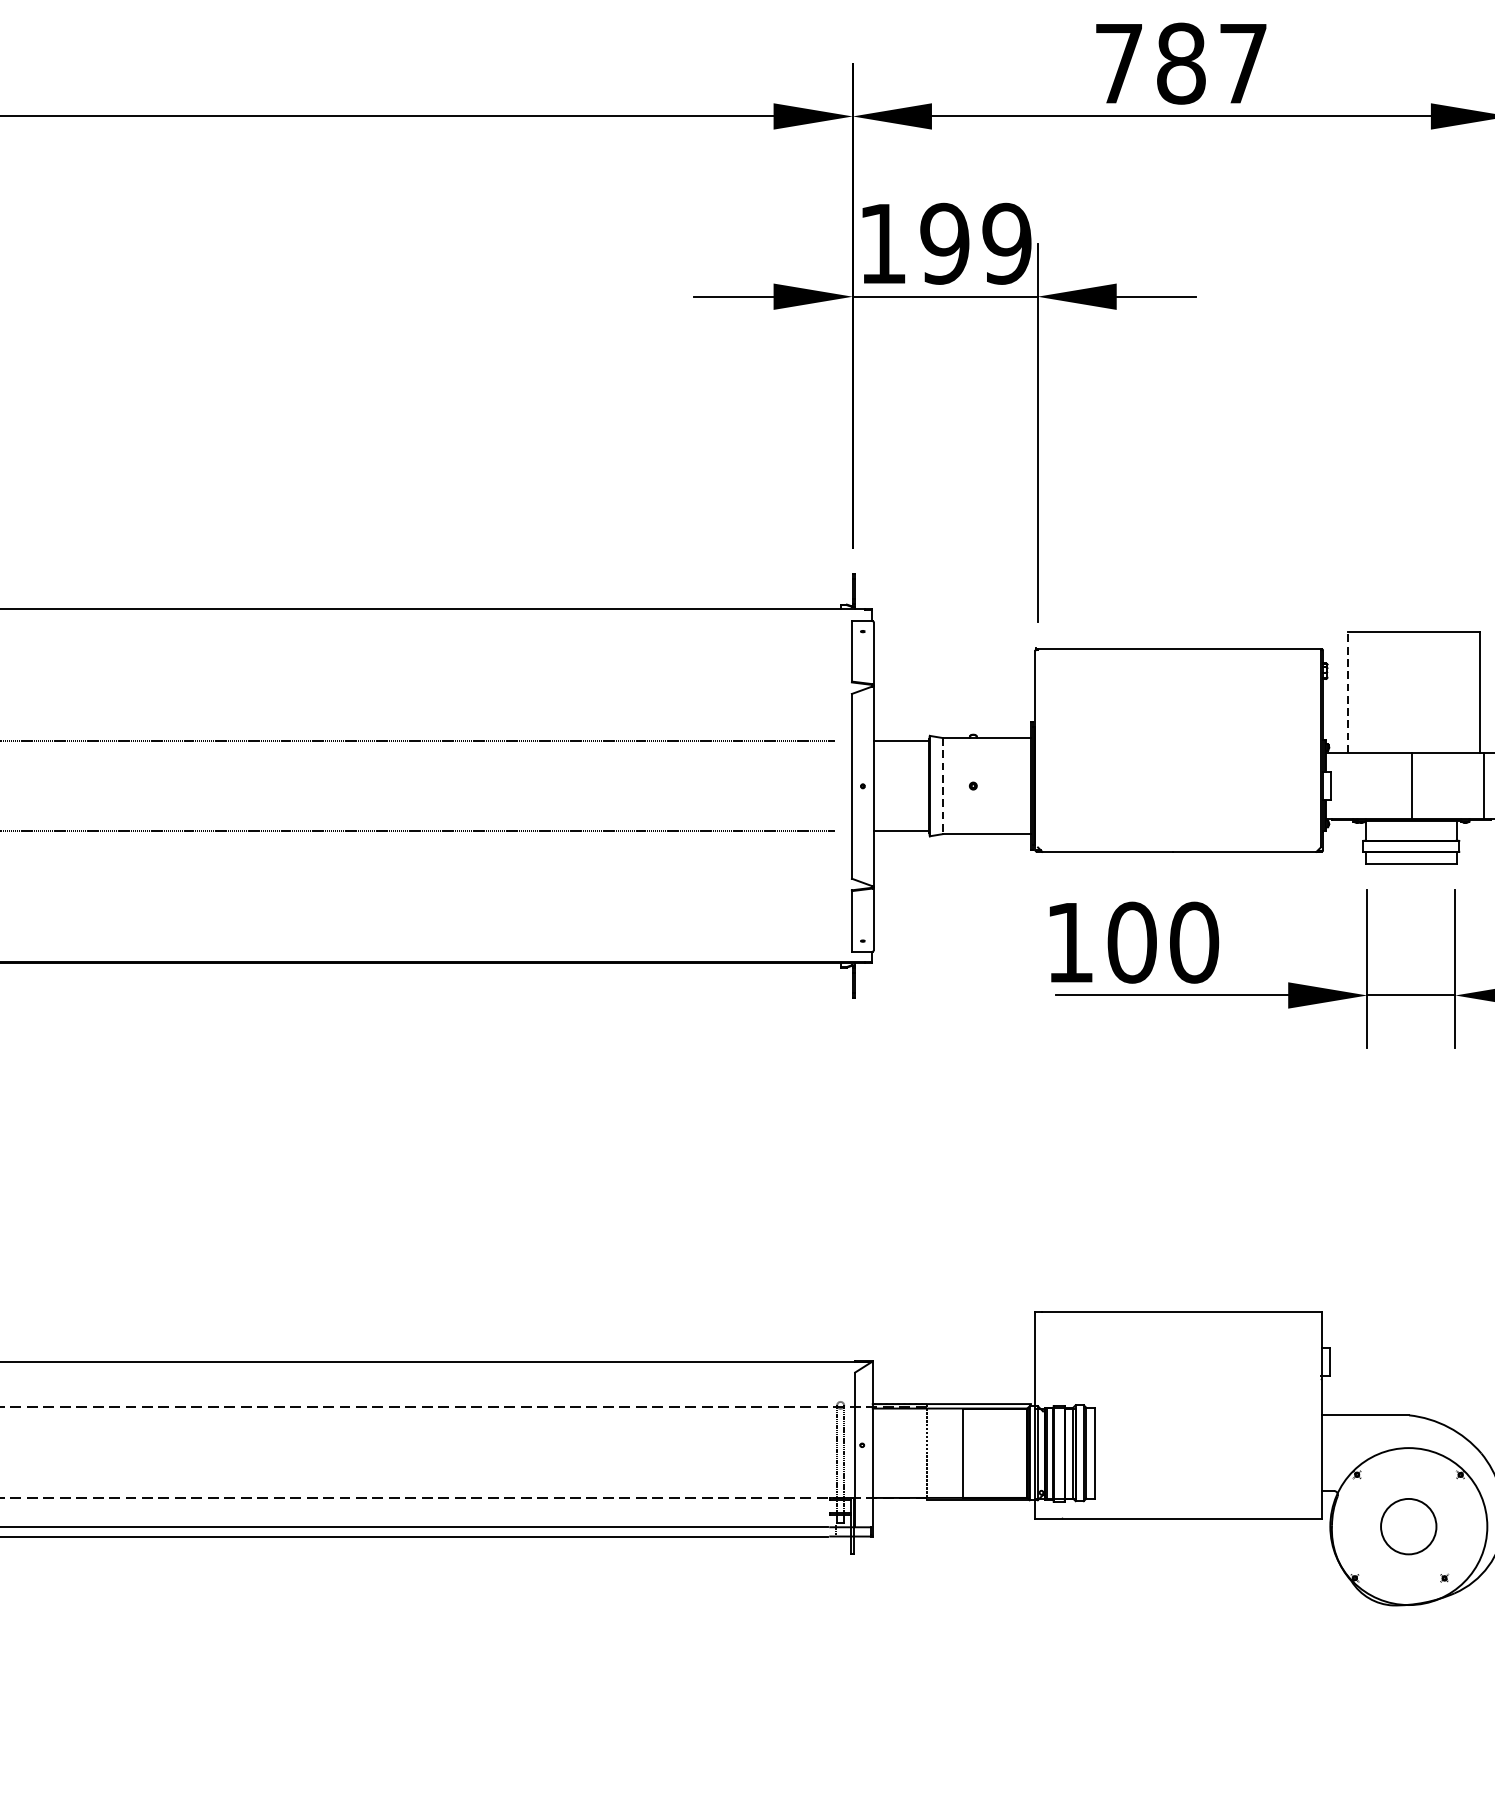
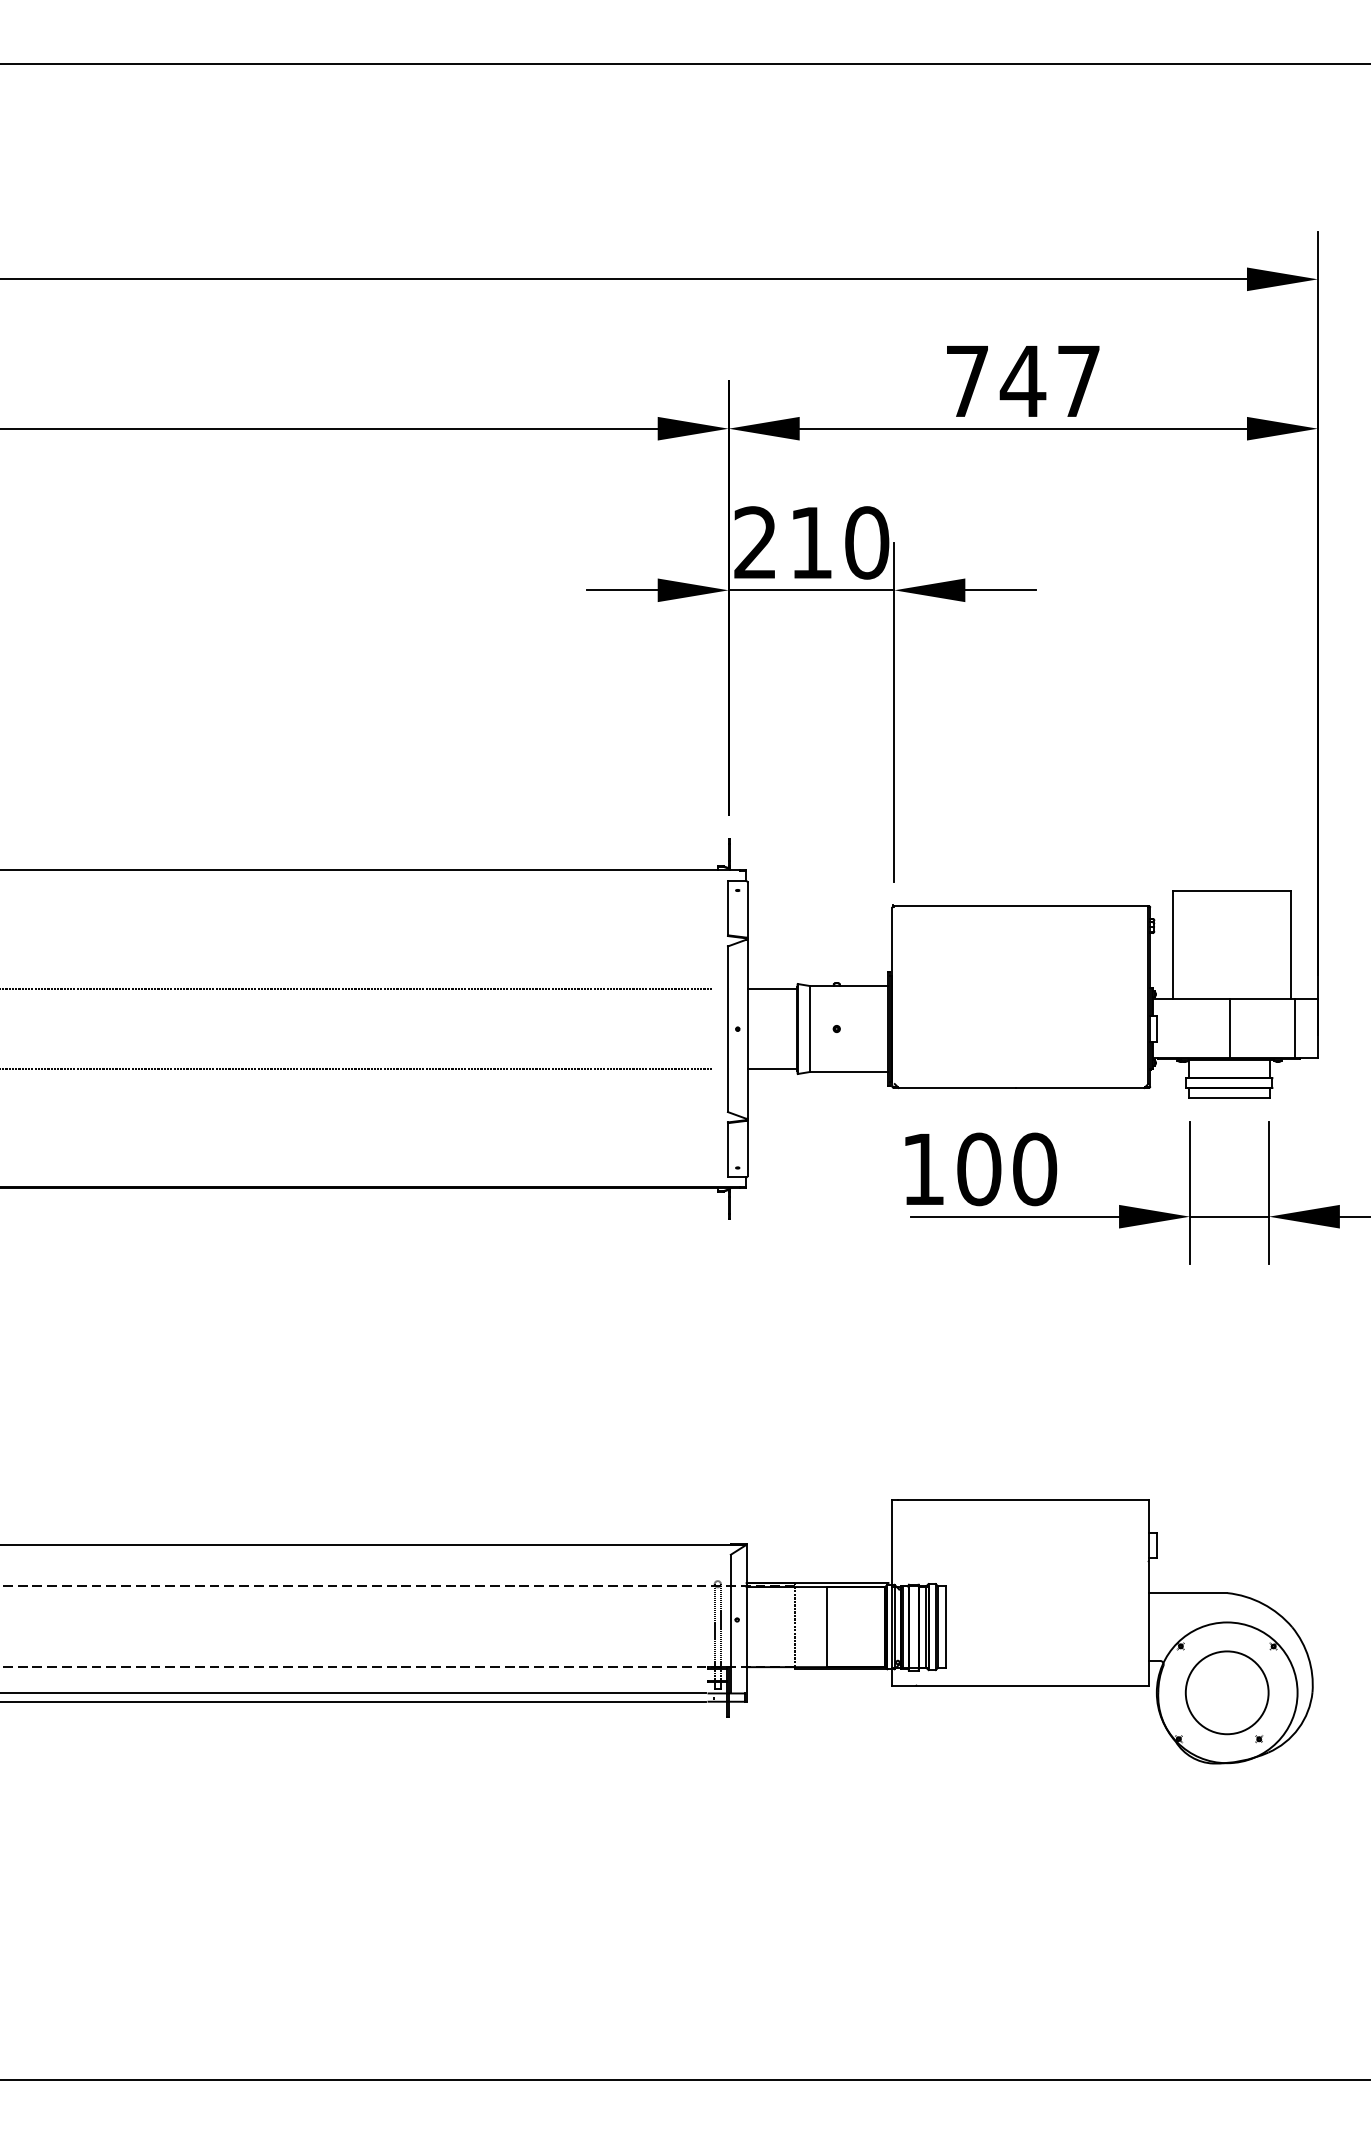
text: (1180, 63) -> (1022, 381), 787 -> 747
text: (945, 243) -> (811, 542), 199 -> 210
line: (1348, 691) -> (1173, 944), dashed -> solid
line: (942, 786) -> (809, 1029), dashed -> solid
circle: (1408, 1526) -> (1226, 1692), size x1.67

